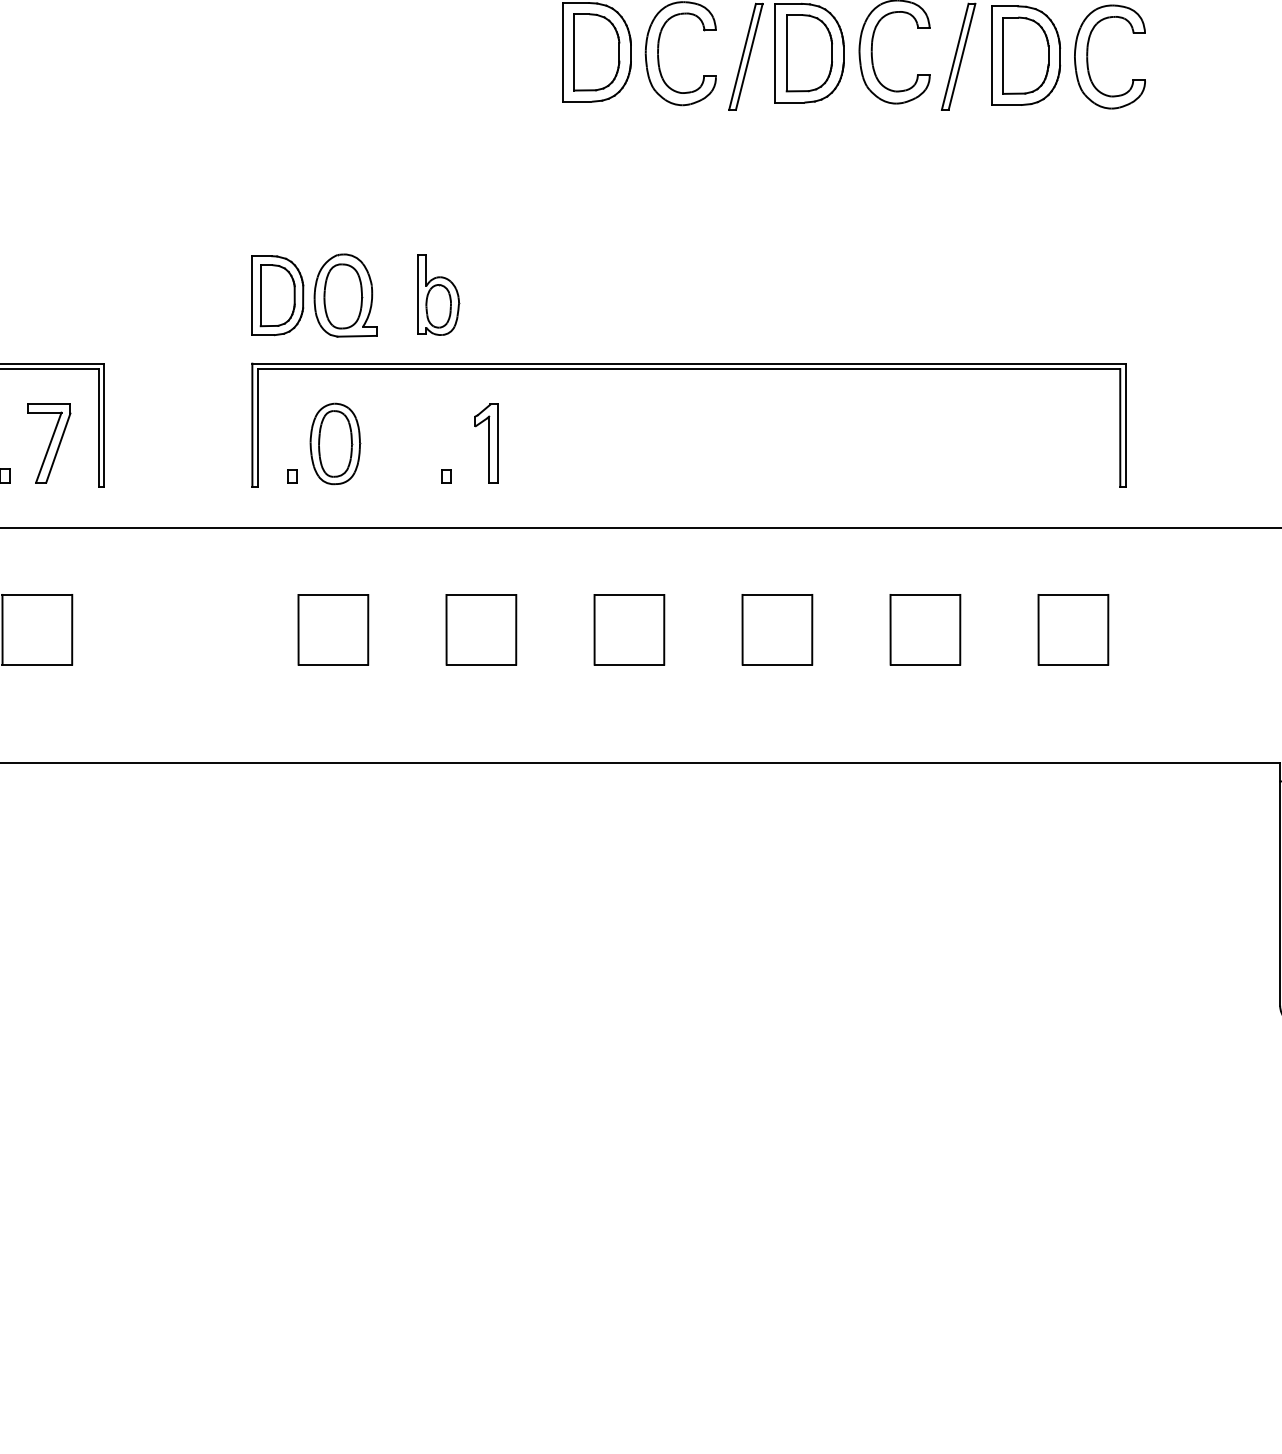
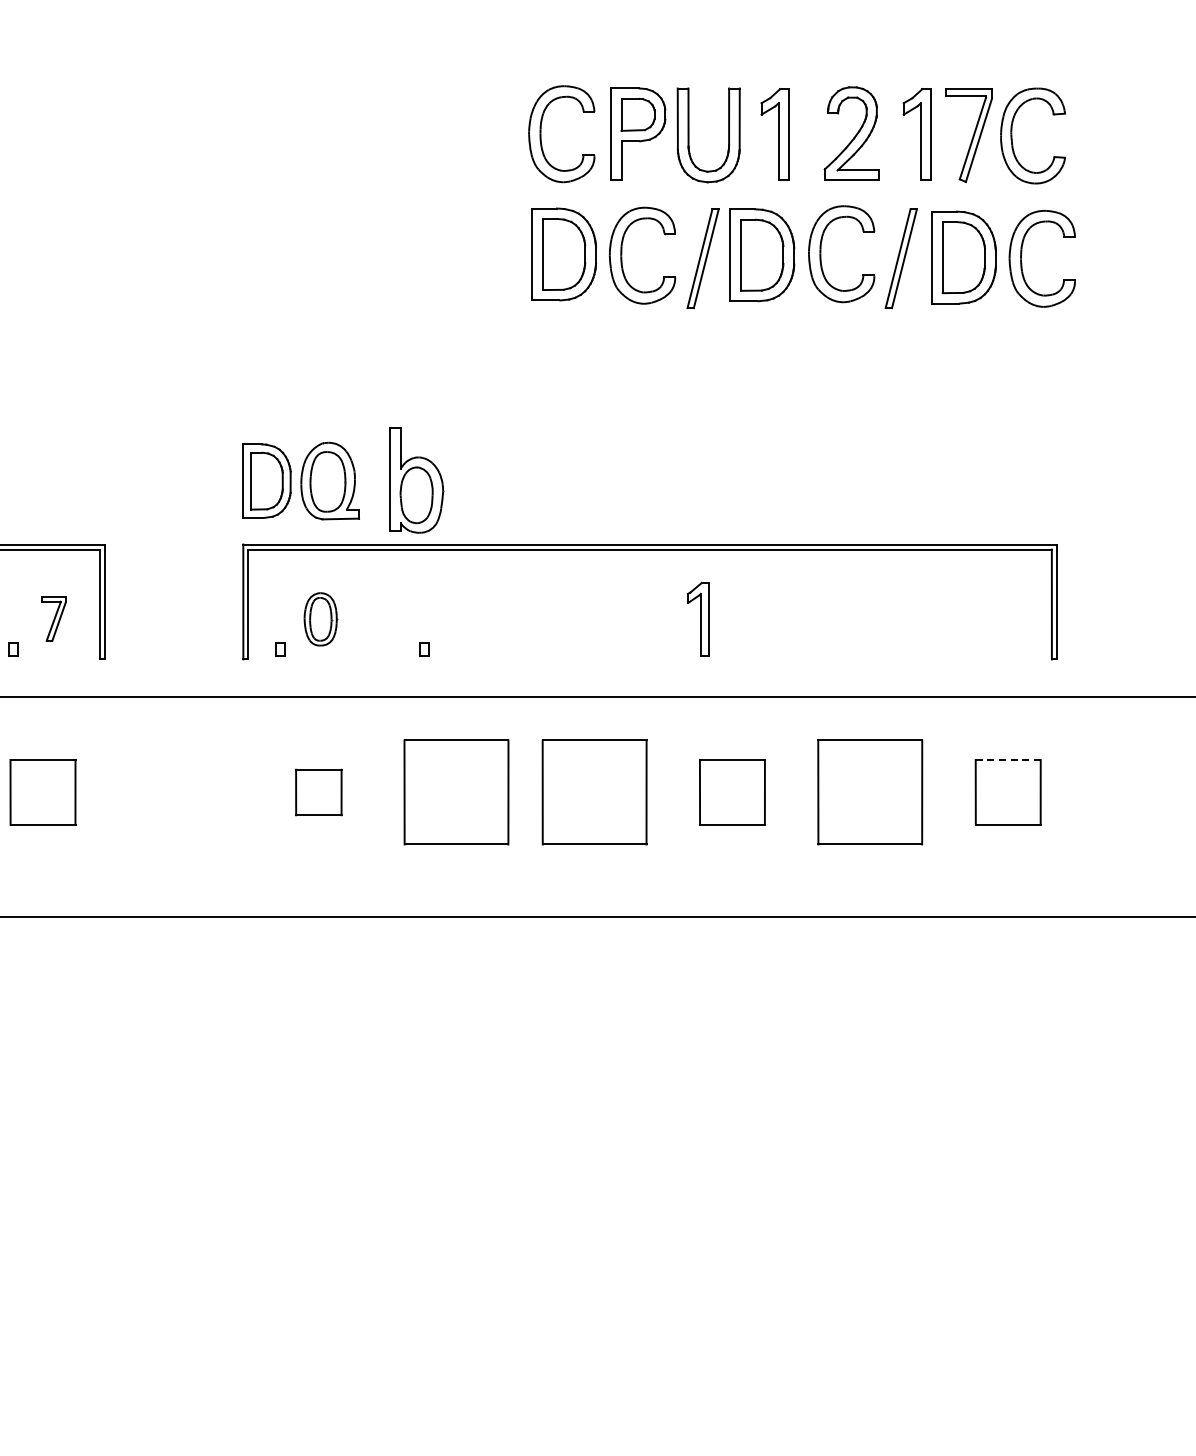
part: (439, 294) -> (417, 480), size x1.4
part: (48, 443) -> (53, 618), size x0.6
part: (335, 444) -> (320, 619), size x0.7
part: (486, 444) -> (698, 619), moved
line: (1073, 594) -> (1008, 759), solid -> dashed
part: (333, 629) -> (318, 792), size x0.7
part: (481, 629) -> (456, 792), size x1.6
part: (629, 629) -> (594, 792), size x1.6
part: (925, 629) -> (870, 792), size x1.6

